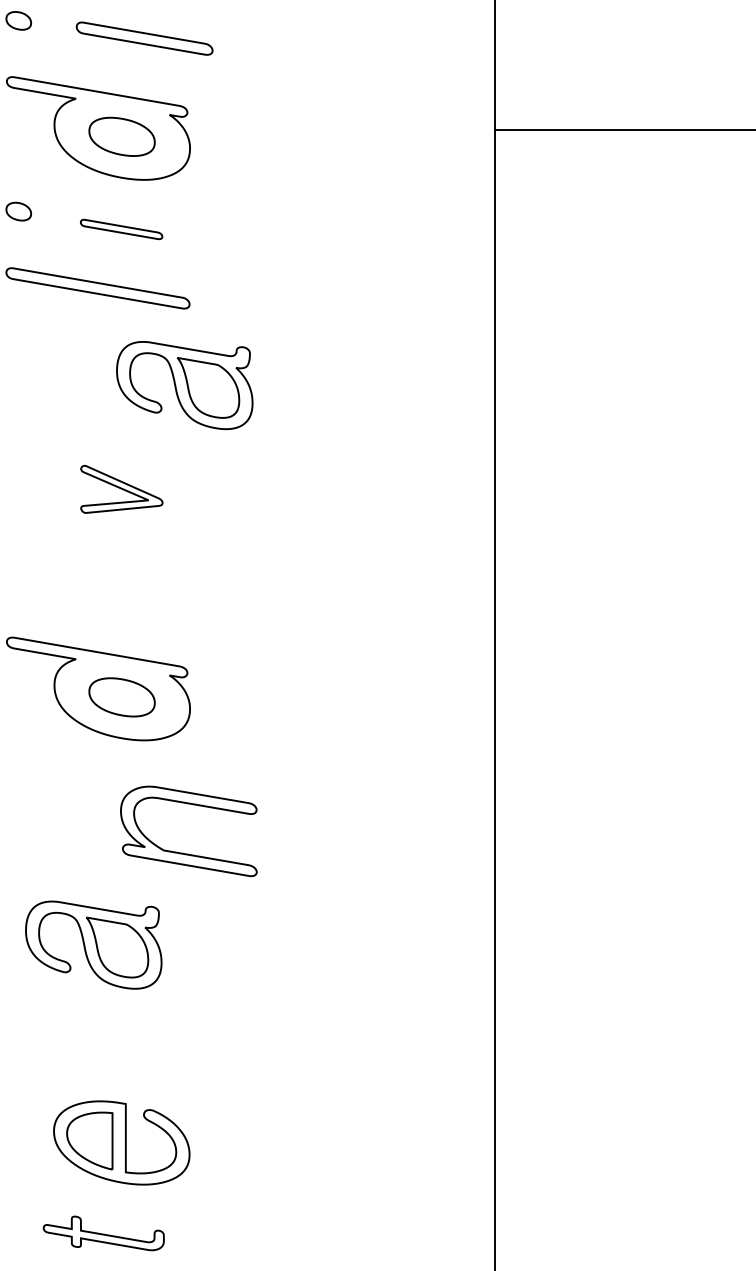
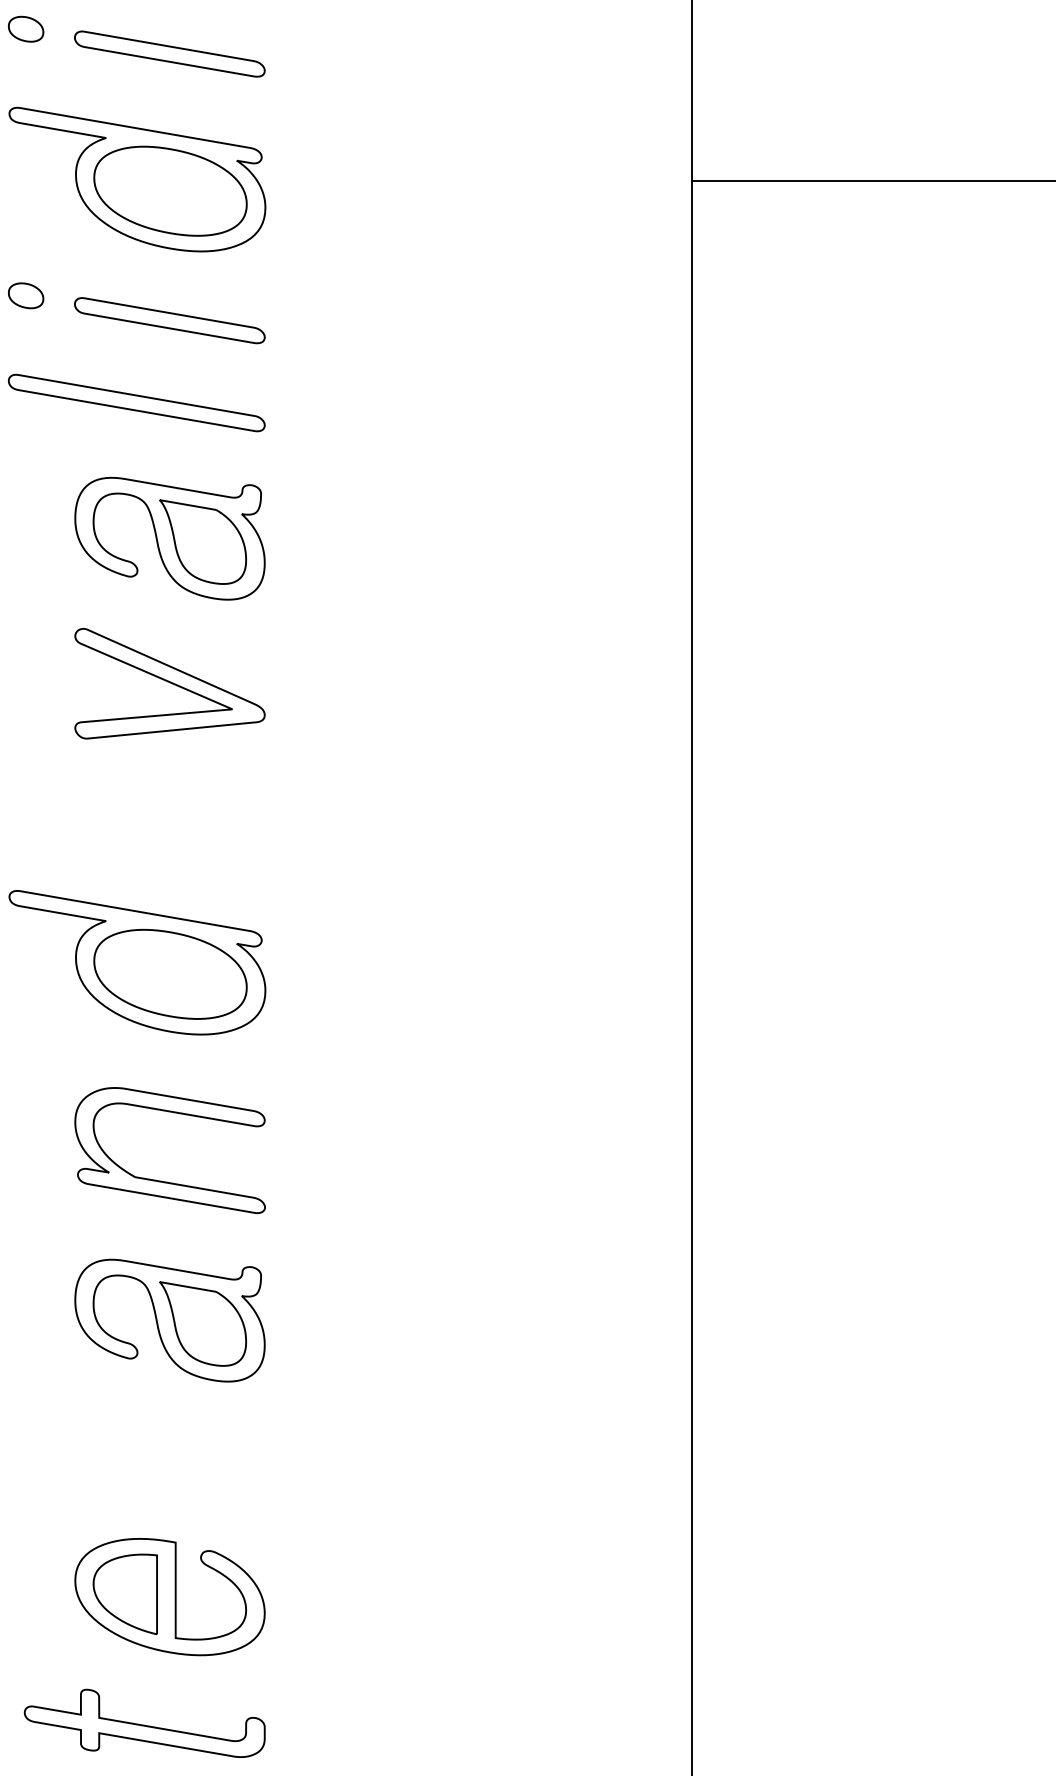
part: (144, 38) -> (169, 53), moved
part: (121, 136) -> (169, 190), size x1.67
part: (121, 229) -> (169, 320), size x1.67
part: (184, 385) -> (169, 538), moved
part: (121, 489) -> (169, 684), size x1.67
part: (121, 697) -> (169, 974), size x1.67
part: (182, 852) -> (161, 1180), moved
part: (93, 944) -> (169, 1319), moved
part: (103, 1233) -> (144, 1723), size x1.43

